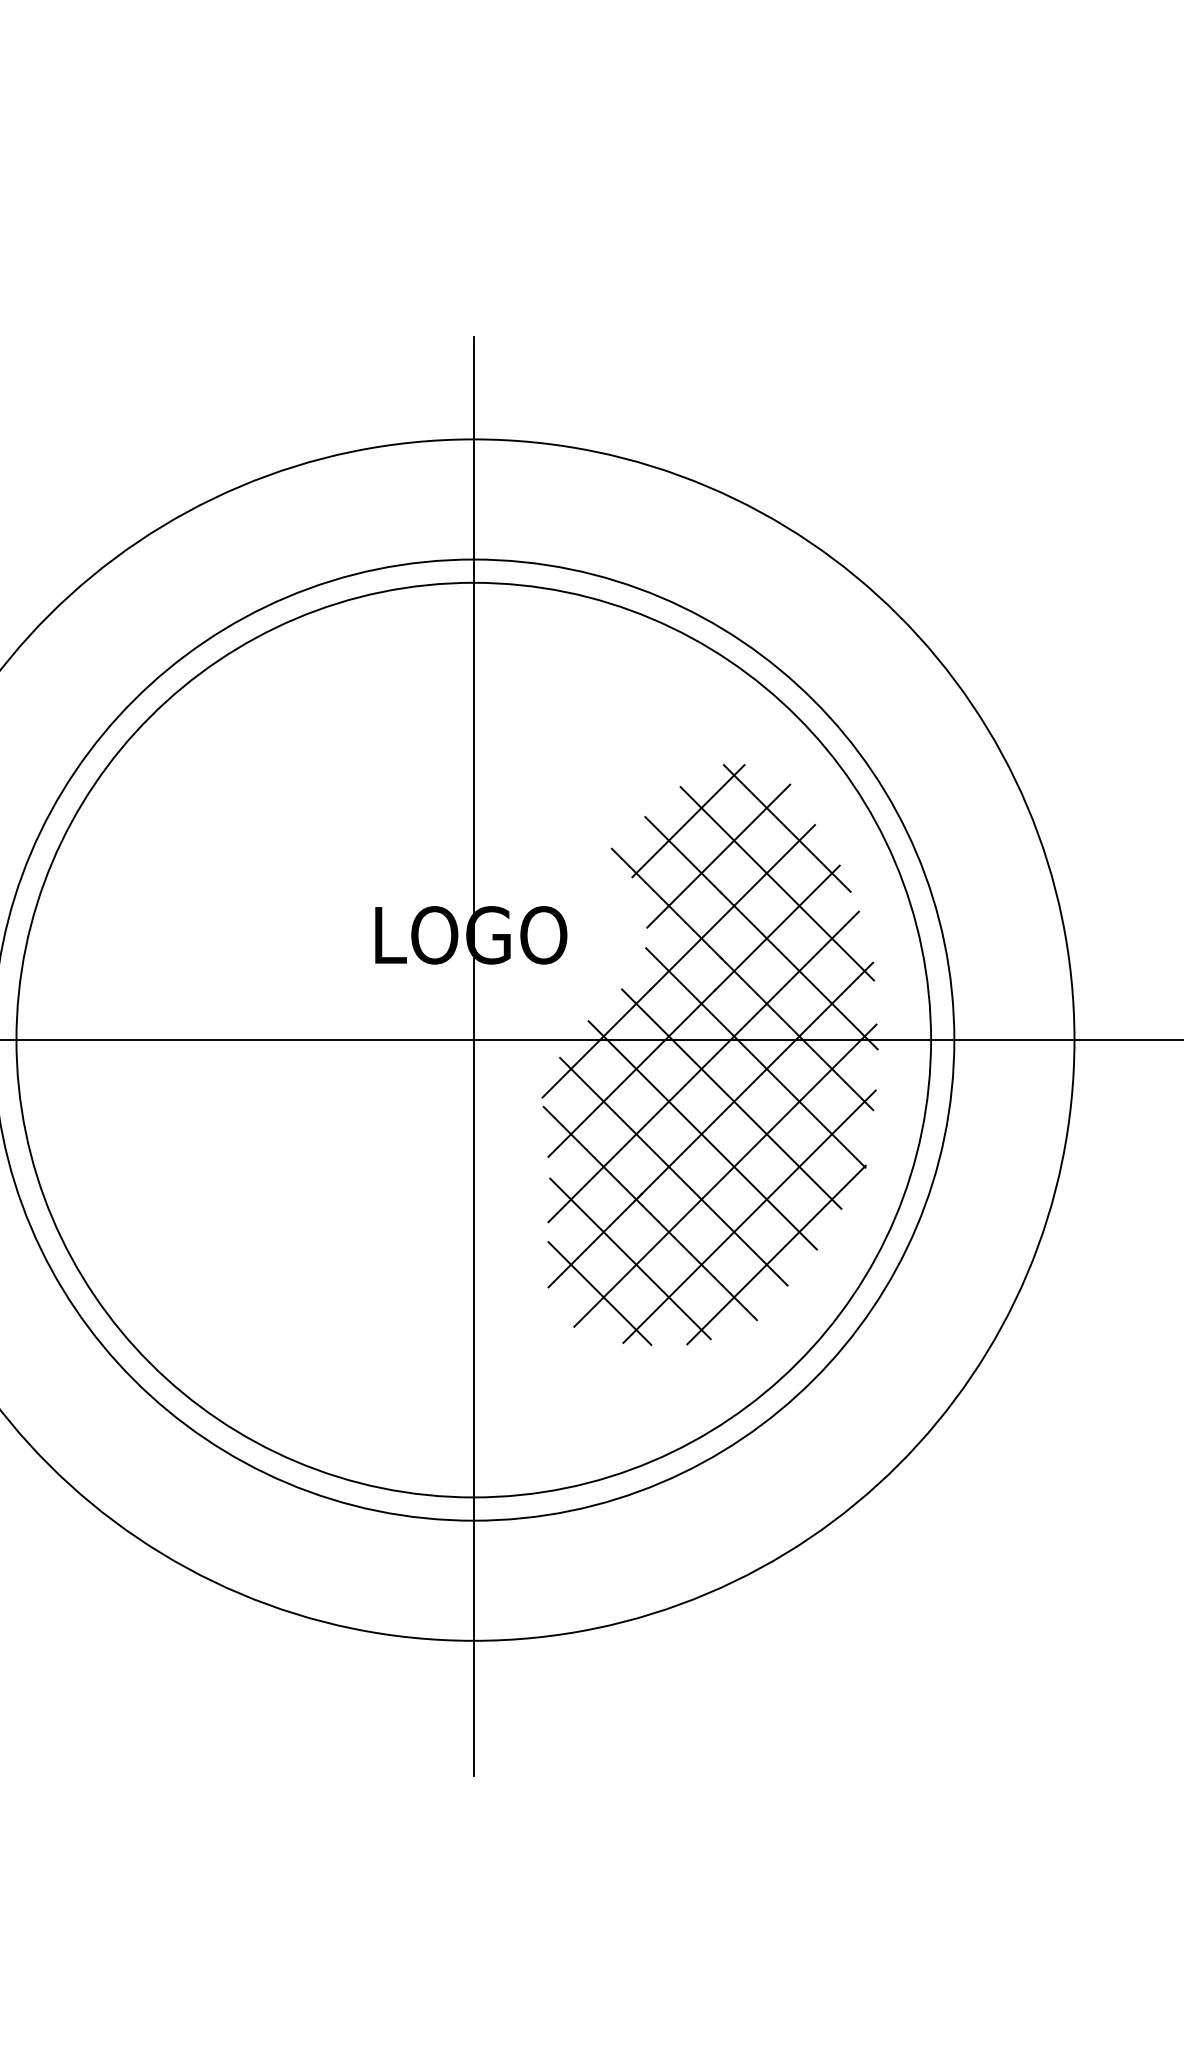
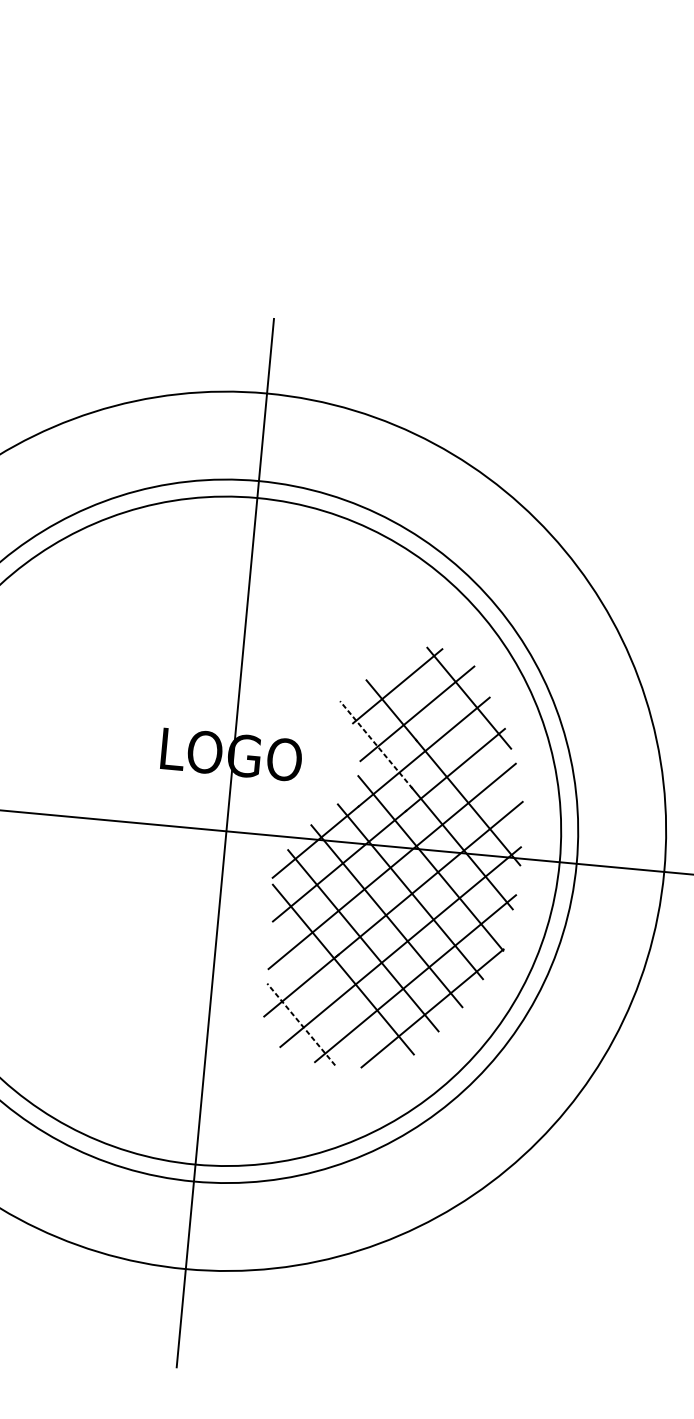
line: (777, 883) -> (458, 737), removed
line: (666, 903) -> (376, 744), solid -> dashed
line: (630, 1258) -> (325, 1001), removed
line: (599, 1293) -> (300, 1024), solid -> dashed

